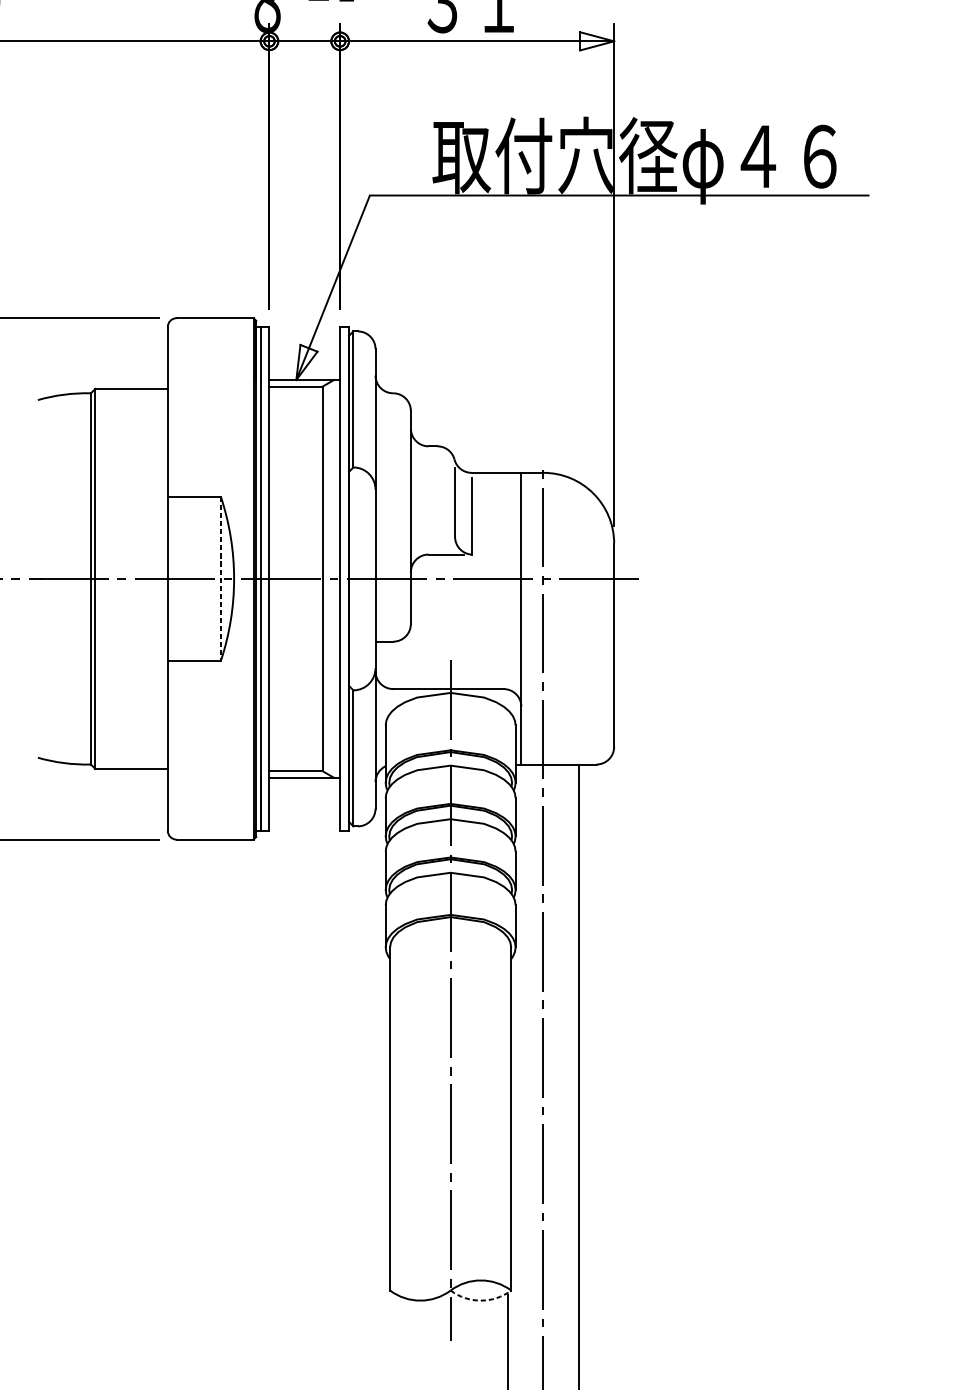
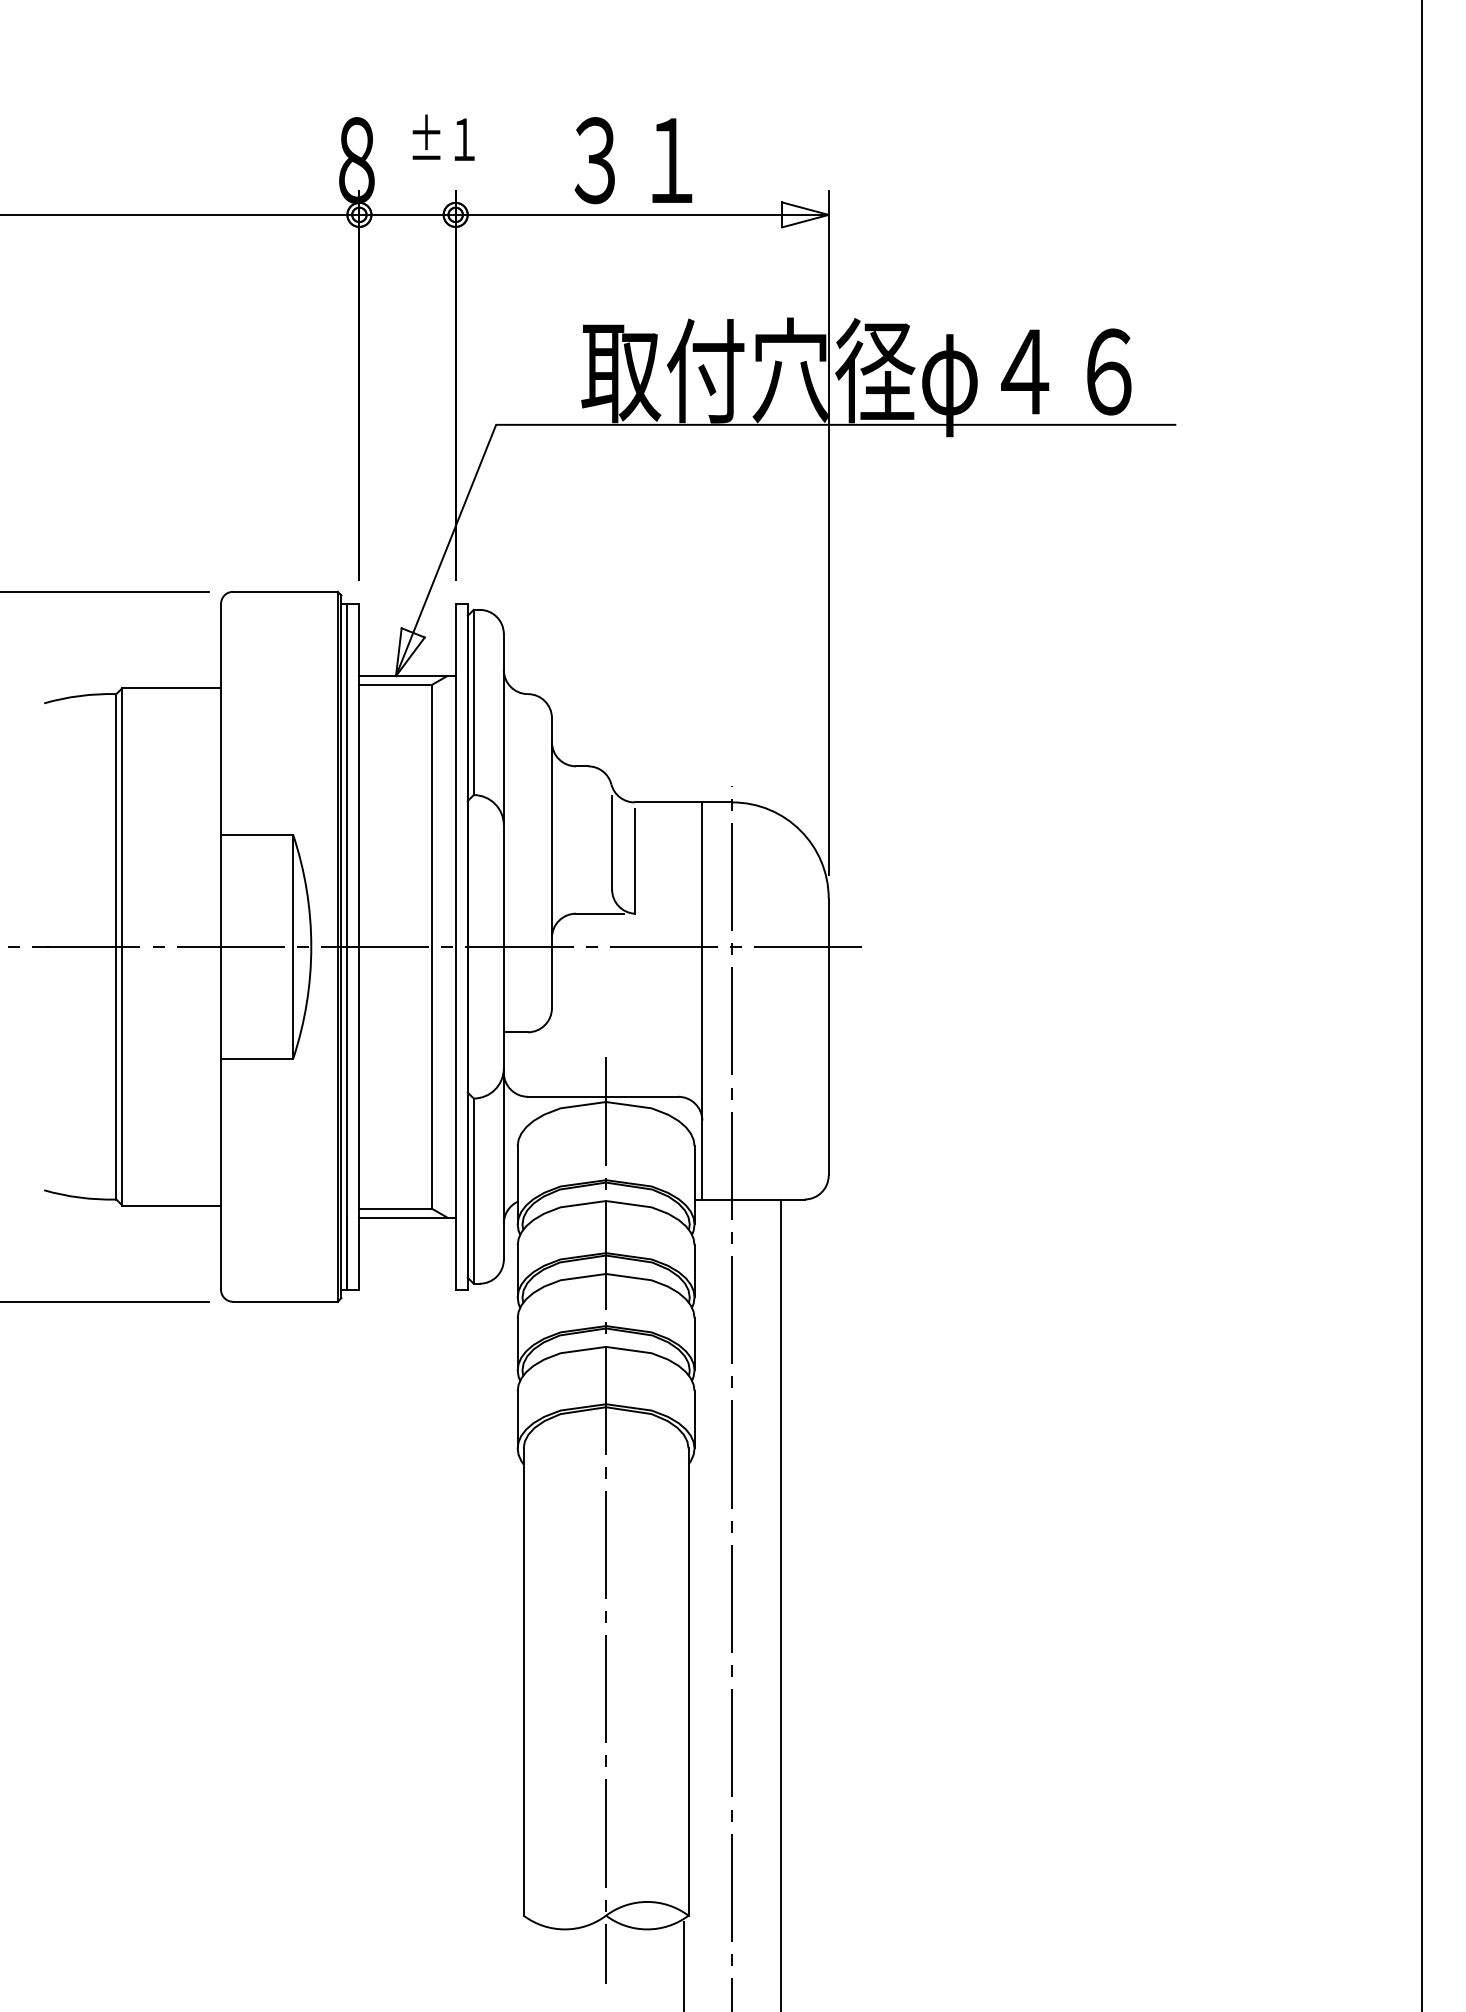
line: (221, 578) -> (293, 946), dashed -> solid
arc: (481, 1300) -> (647, 1929), dashed -> solid

